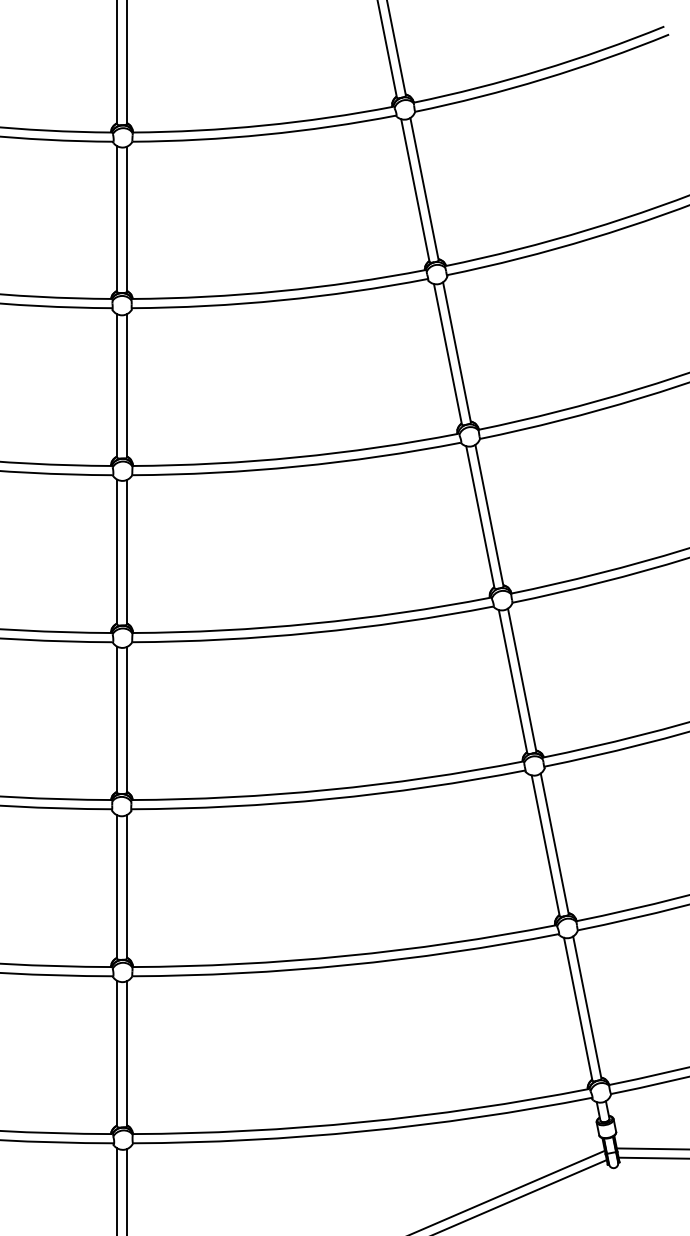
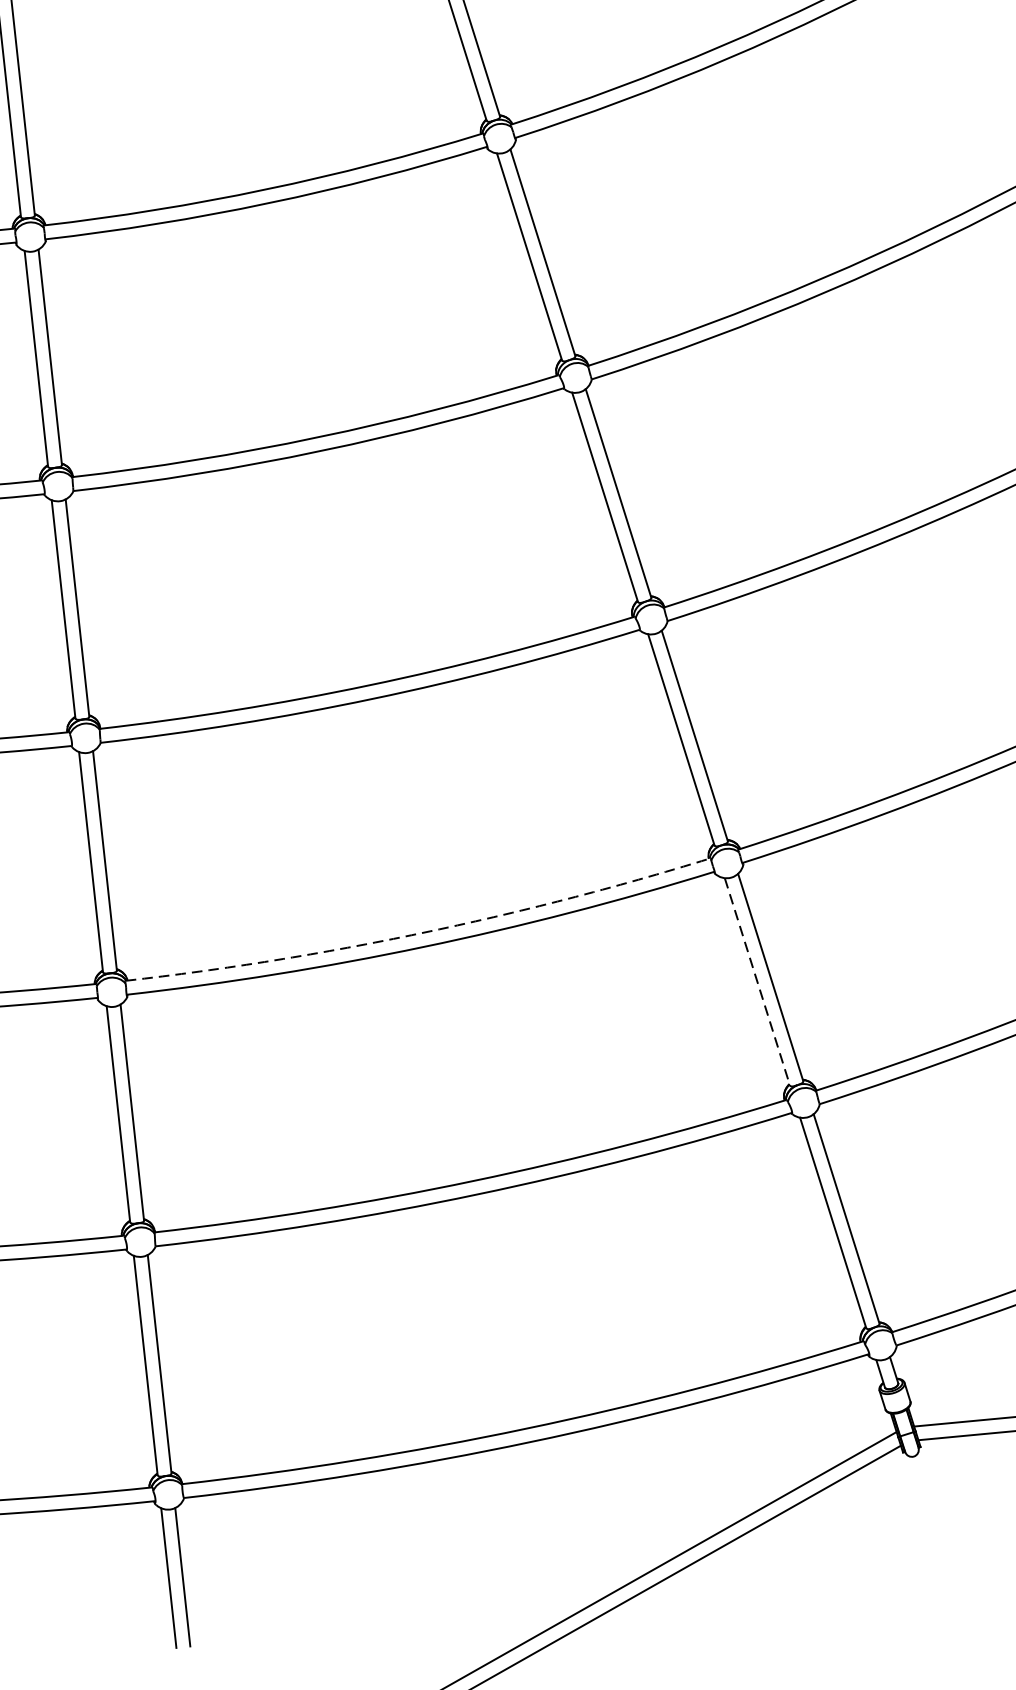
arc: (328, 789) -> (420, 932), solid -> dashed
line: (545, 845) -> (757, 981), solid -> dashed

